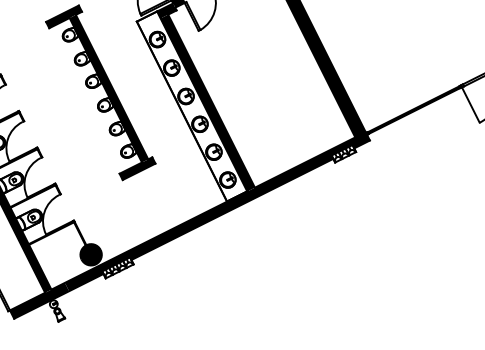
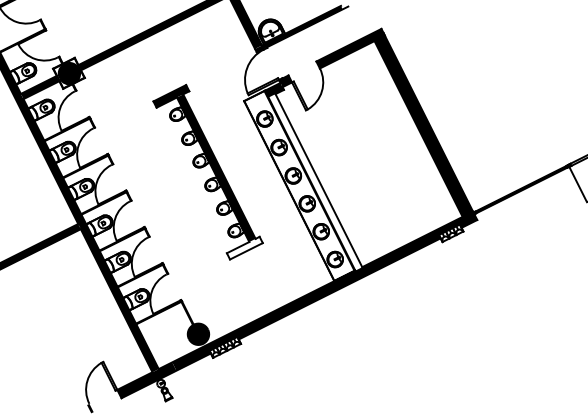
fill: (208, 103) -> (315, 182), removed
fill: (137, 168) -> (244, 247), removed

